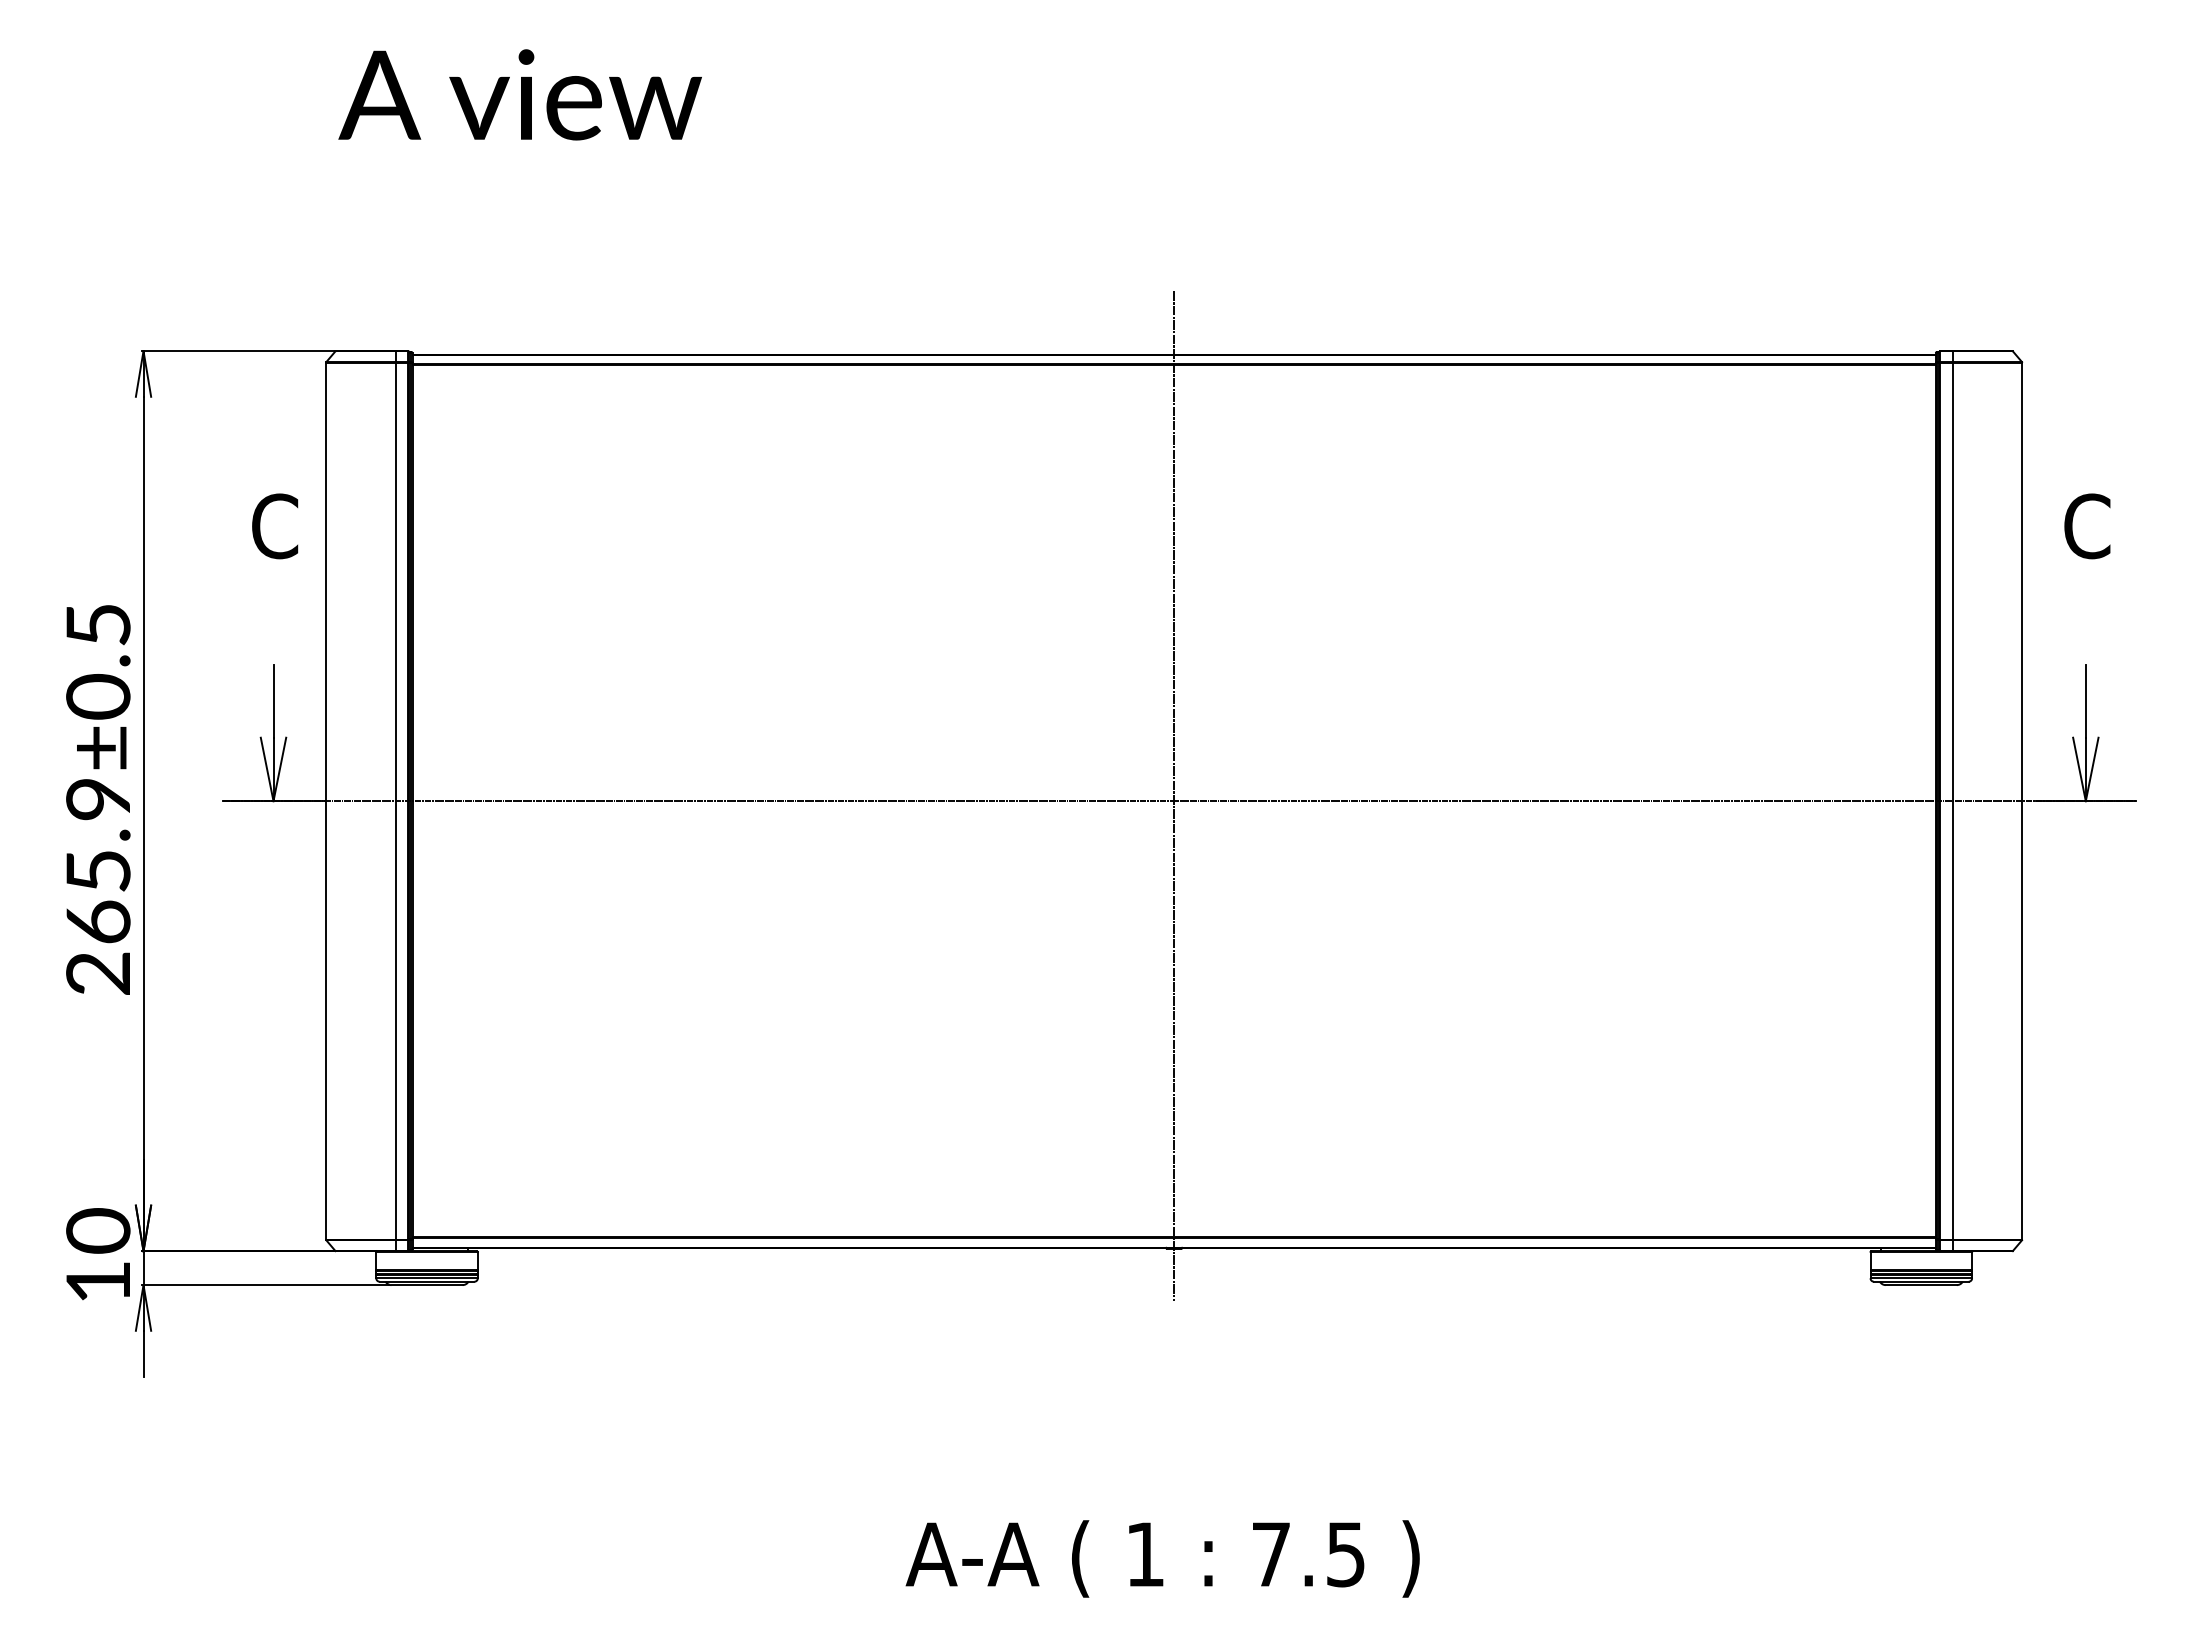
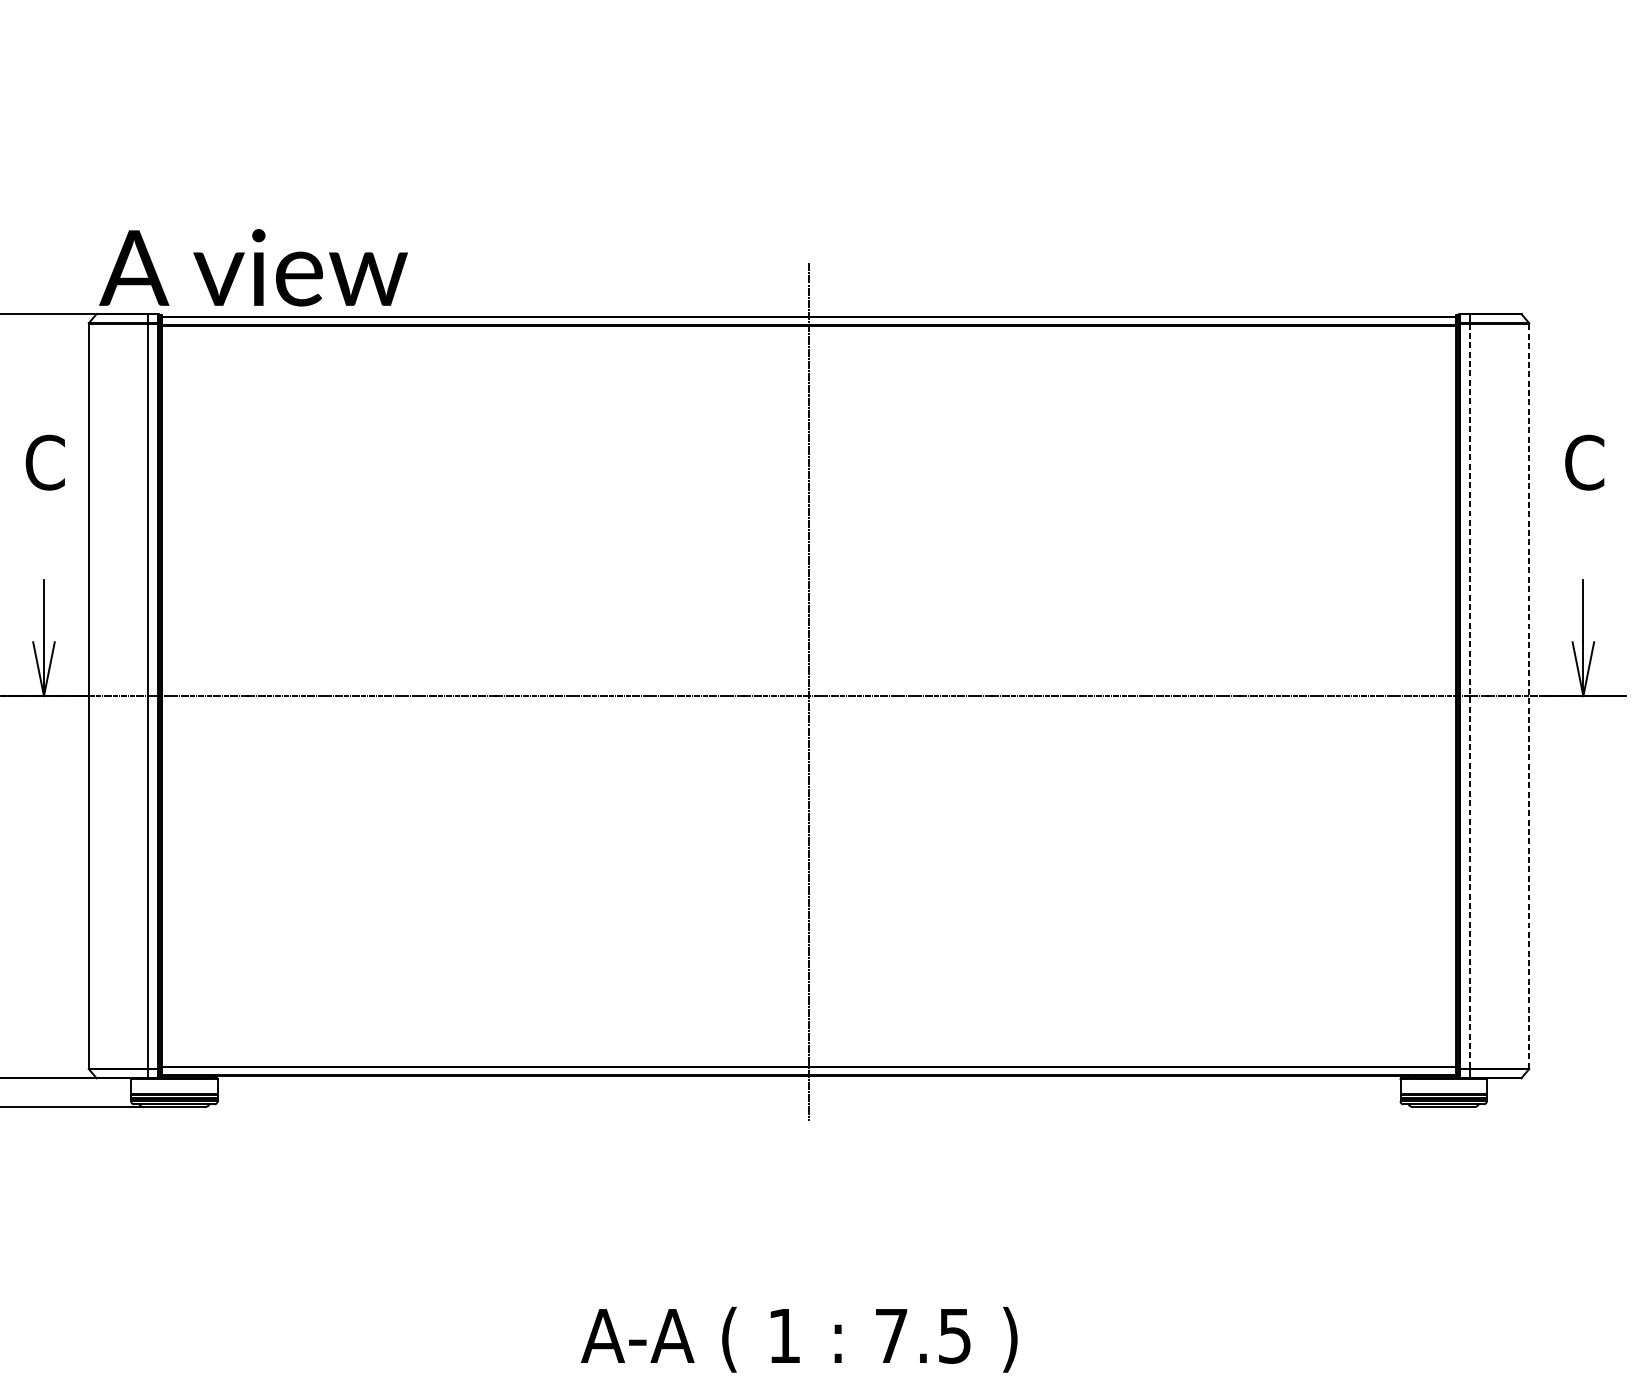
text: (519, 94) -> (252, 267), moved
line: (1952, 801) -> (1470, 696), solid -> dashed
line: (2022, 801) -> (1529, 696), solid -> dashed

